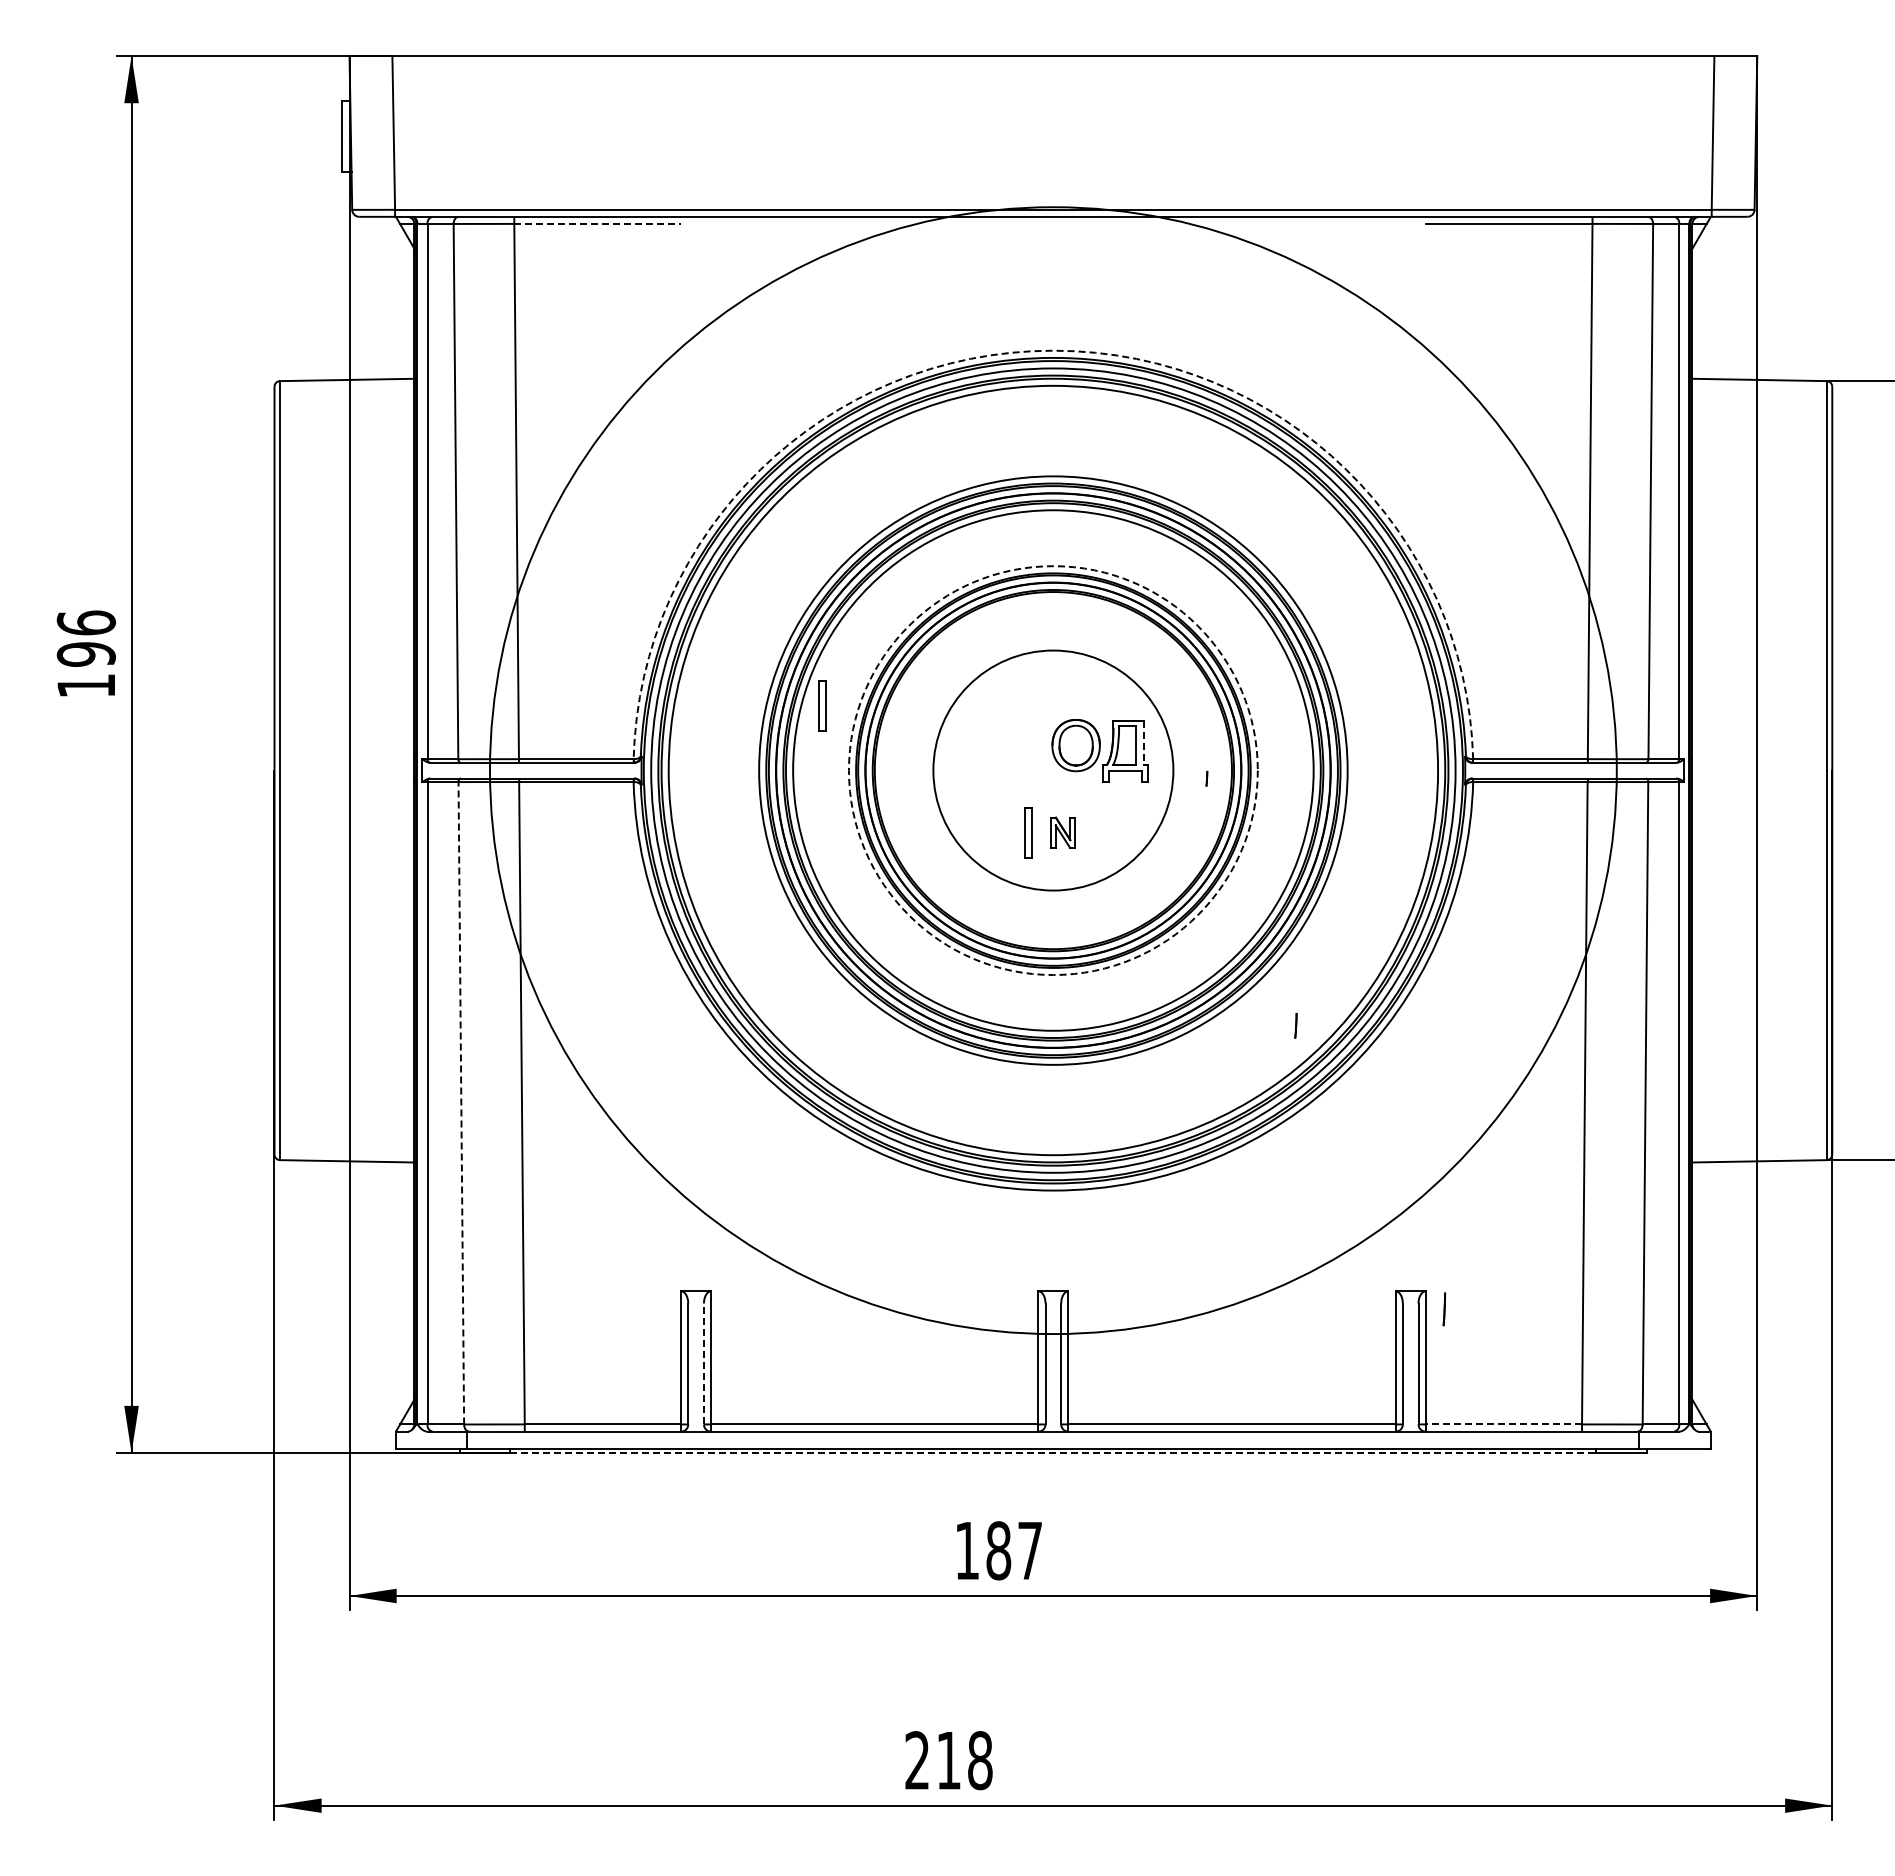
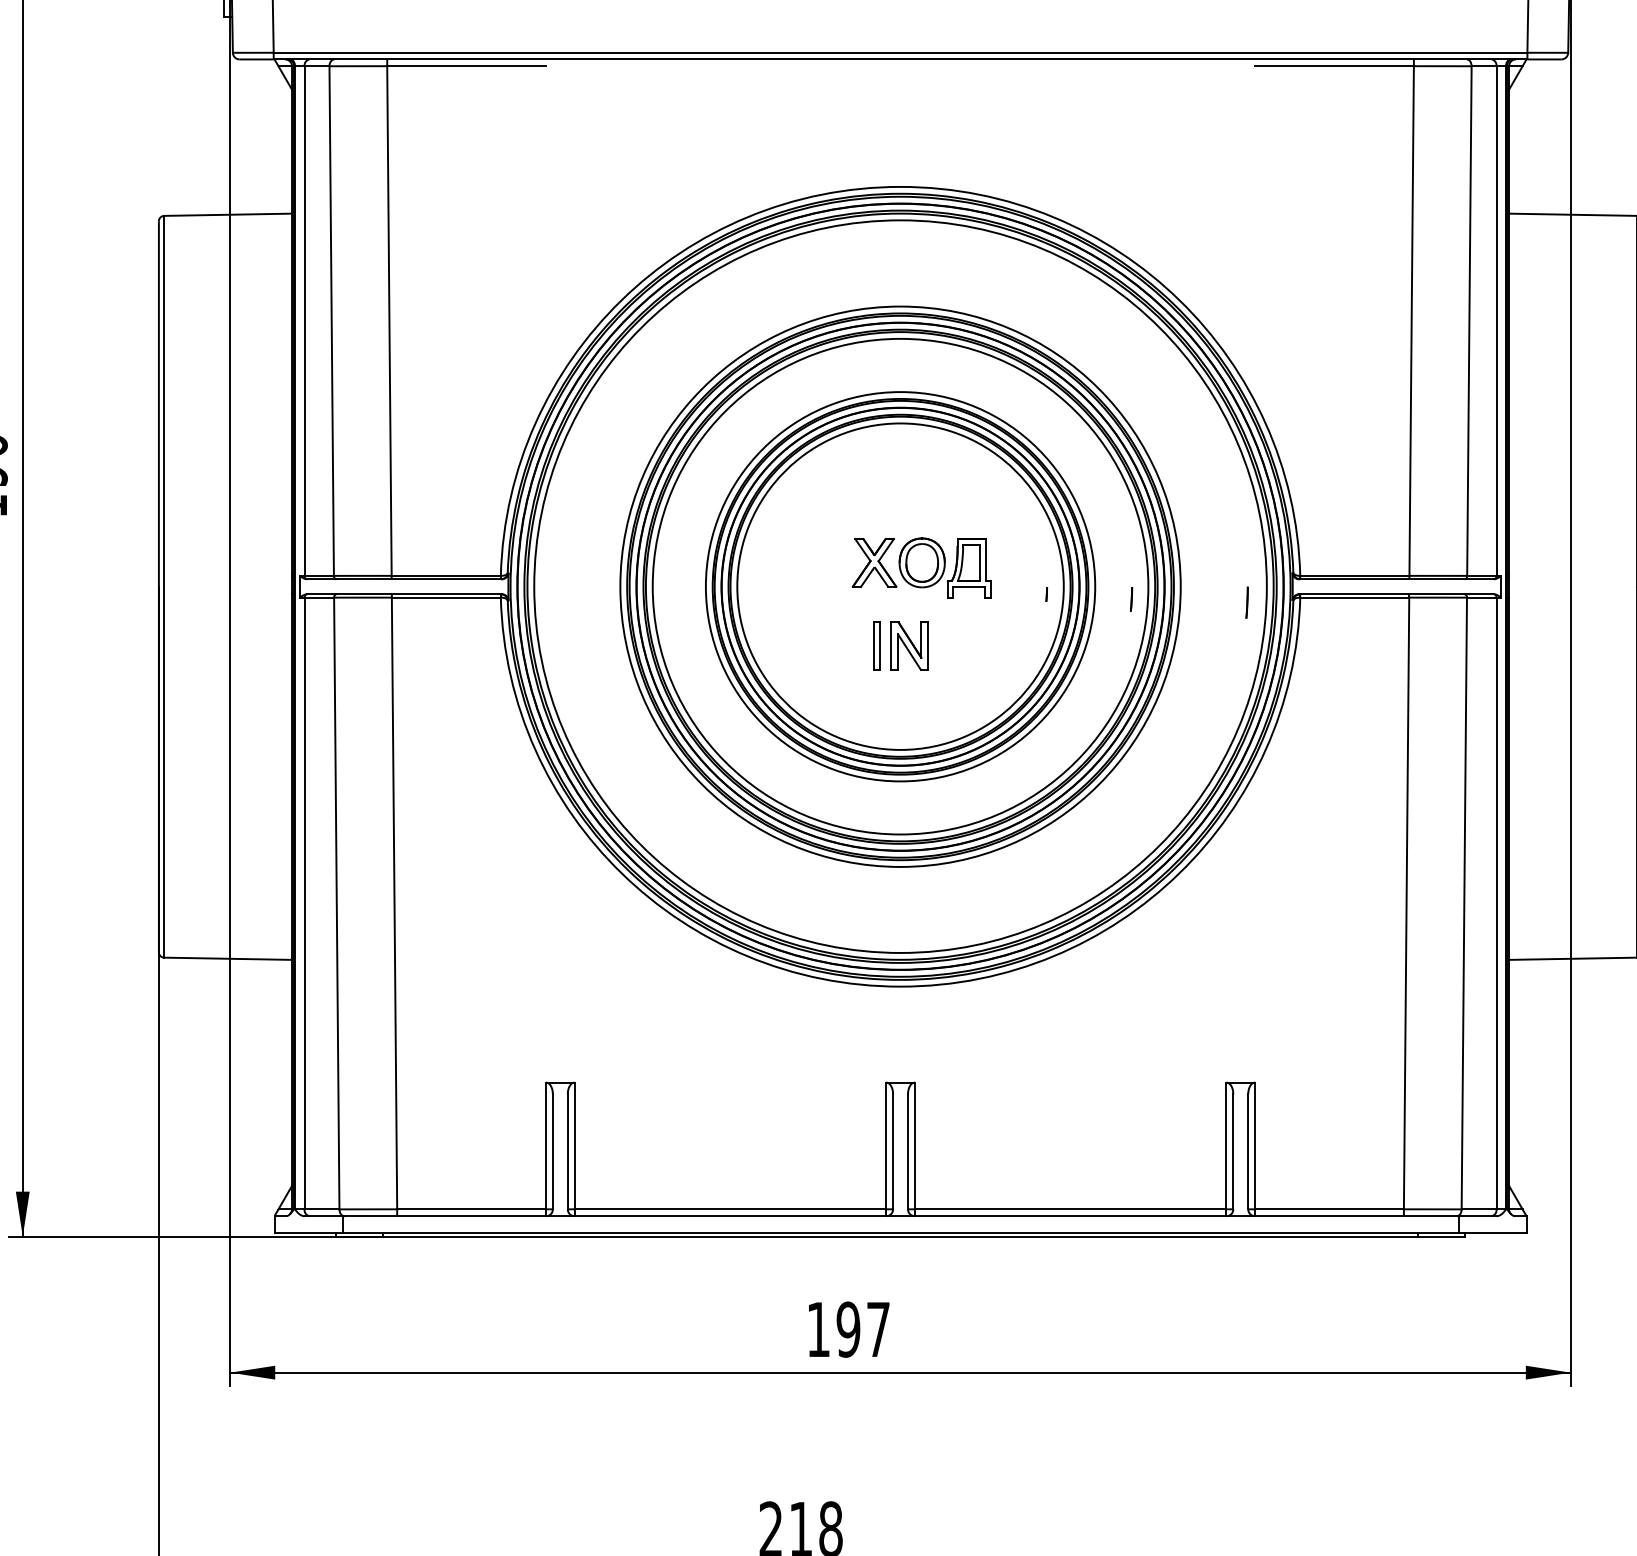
line: (598, 223) -> (467, 65), dashed -> solid
arc: (1053, 350) -> (900, 186), dashed -> solid
part: (822, 705) -> (680, 524), removed
line: (1143, 743) -> (986, 560), dashed -> solid
part: (1025, 745) -> (873, 562), added
circle: (1052, 770) -> (899, 586), dashed -> solid
circle: (1052, 770) -> (899, 586), size x0.71
circle: (1052, 770) -> (899, 586), size x1.43
part: (1062, 832) -> (909, 645), size x1.67
line: (1295, 1025) -> (1131, 599), moved
line: (461, 1102) -> (336, 902), dashed -> solid
line: (1444, 1309) -> (1247, 602), moved
line: (703, 1363) -> (567, 1151), dashed -> solid
line: (1503, 1424) -> (1329, 1209), dashed -> solid
line: (1053, 1453) -> (900, 1236), dashed -> solid
text: (998, 1550) -> (848, 1329), 187 -> 197

